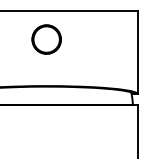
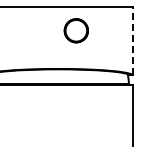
circle: (45, 39) -> (75, 30), moved
line: (137, 51) -> (132, 40), solid -> dashed

